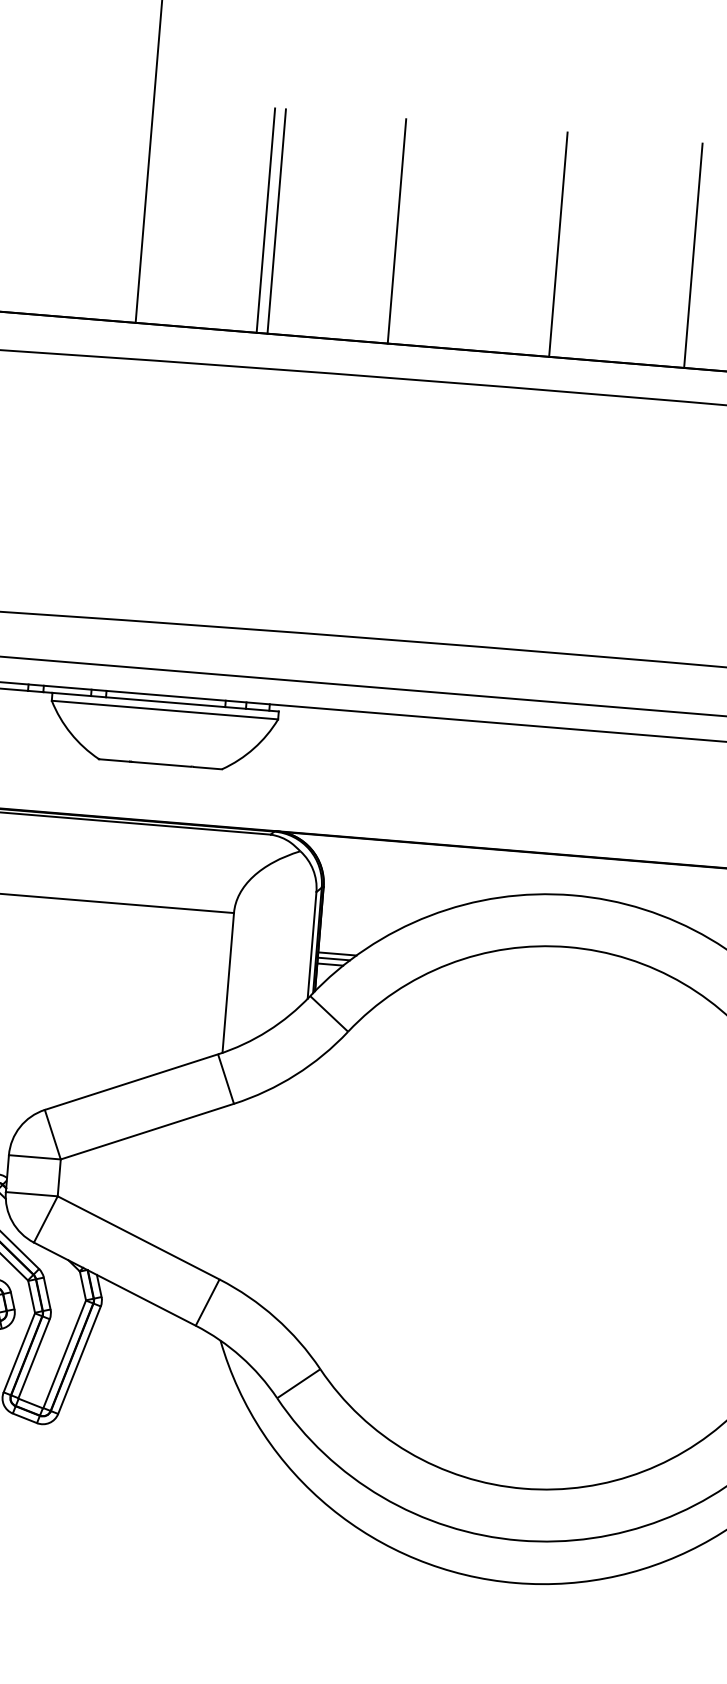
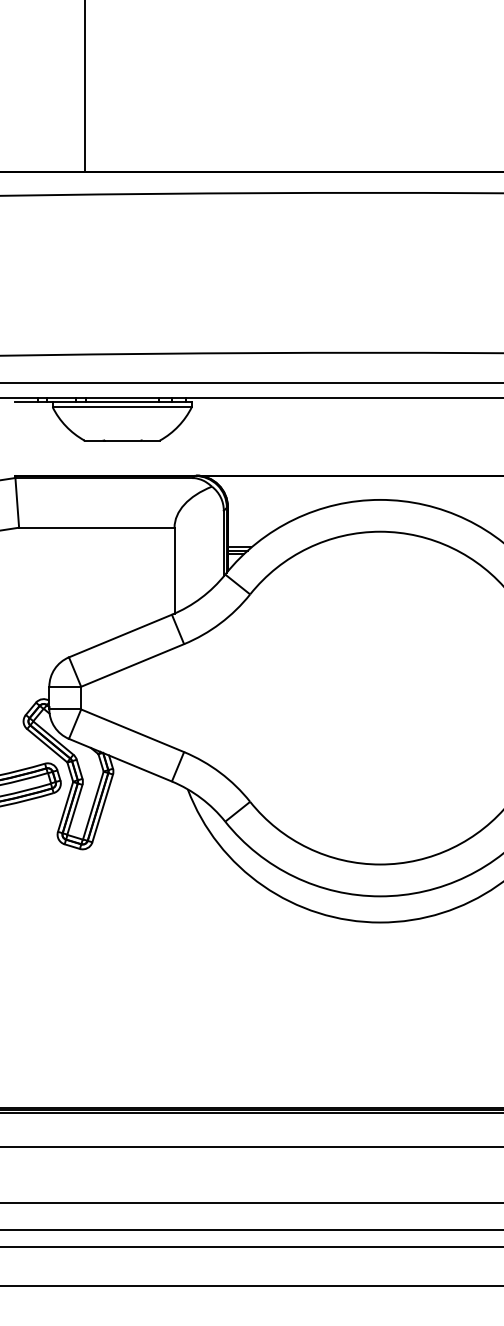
line: (266, 220) -> (159, 103), removed
line: (275, 221) -> (165, 103), removed
line: (396, 231) -> (239, 103), removed
line: (559, 244) -> (339, 103), removed
line: (692, 255) -> (421, 103), removed

